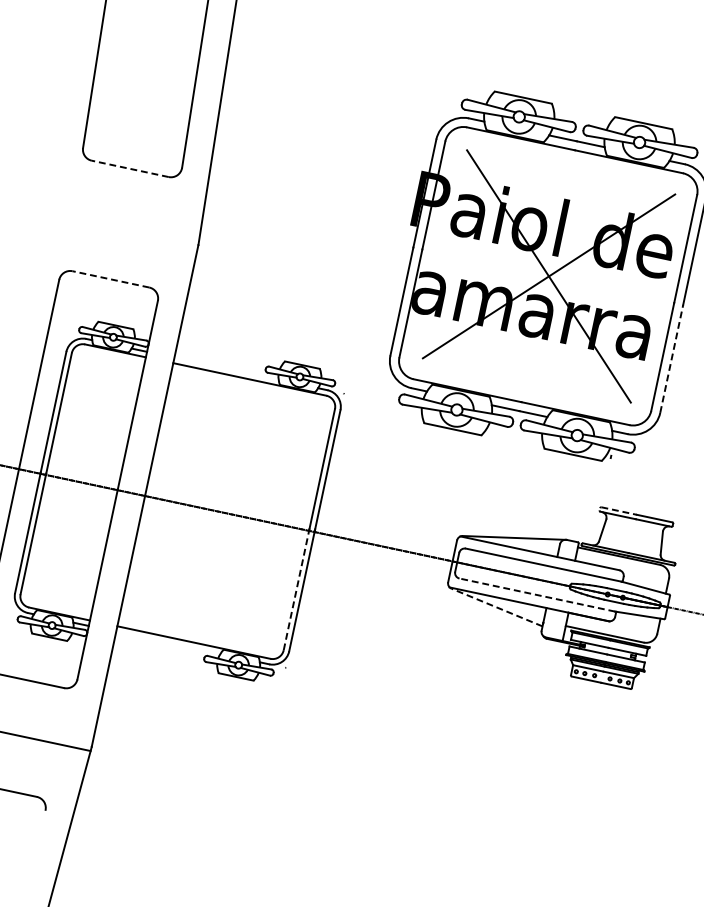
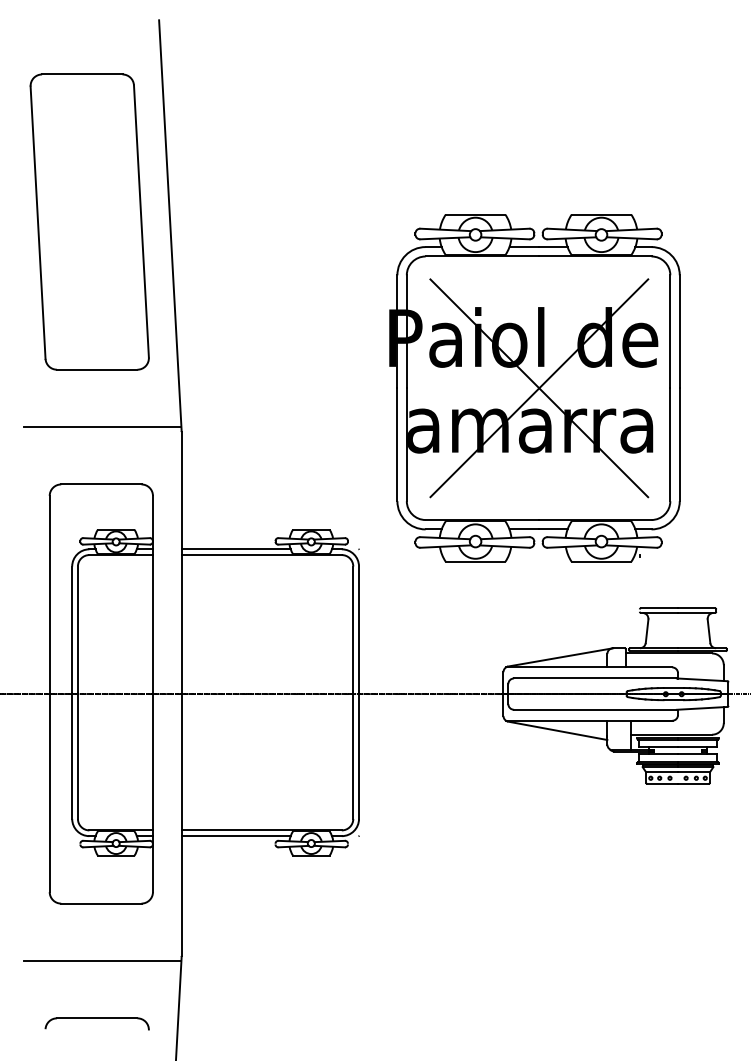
line: (129, 168) -> (96, 369), dashed -> solid
line: (123, 225) -> (102, 427), added
line: (110, 279) -> (100, 484), dashed -> solid
line: (671, 358) -> (679, 444), dashed -> solid
line: (225, 368) -> (235, 549), added
line: (619, 511) -> (659, 608), dashed -> solid
line: (296, 589) -> (353, 755), dashed -> solid
line: (536, 594) -> (594, 709), dashed -> solid
line: (496, 607) -> (557, 730), dashed -> solid
line: (167, 643) -> (235, 836), added

